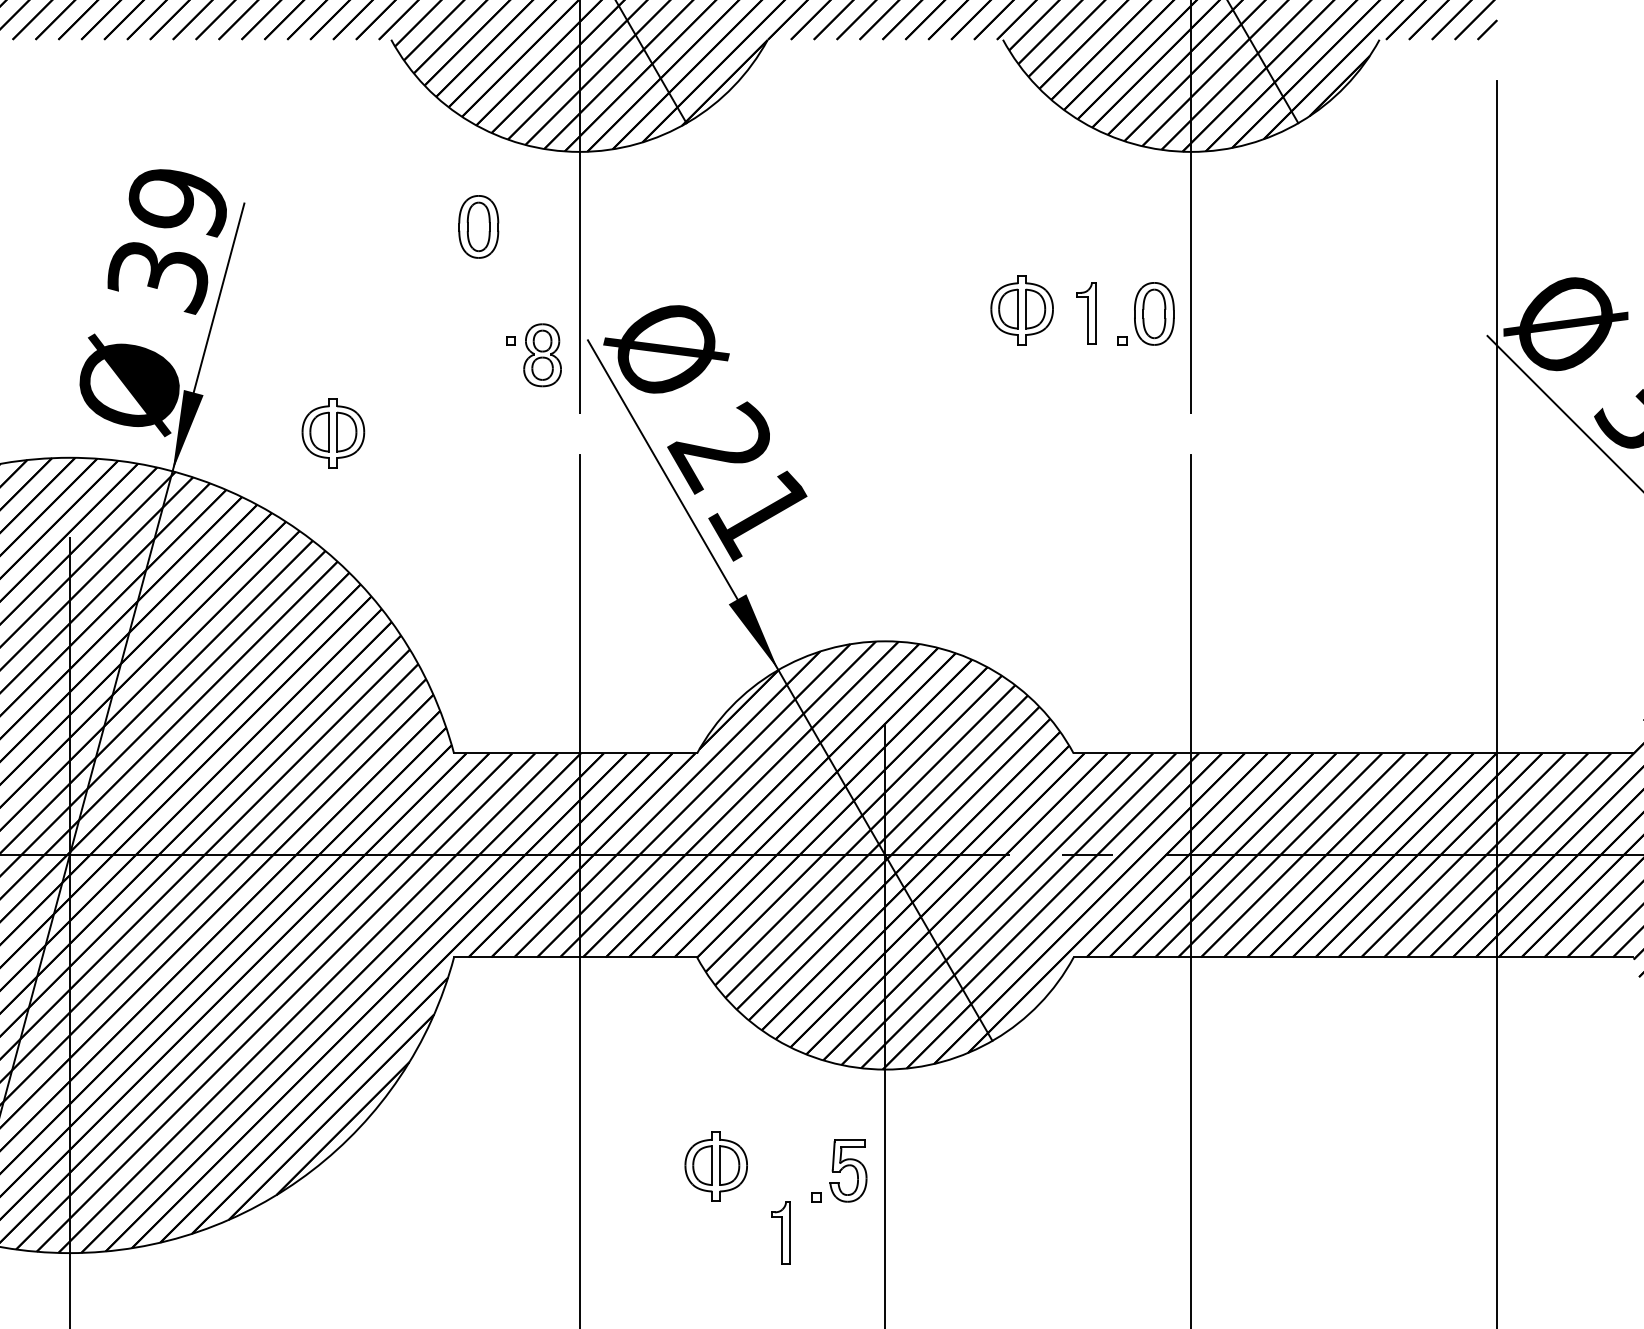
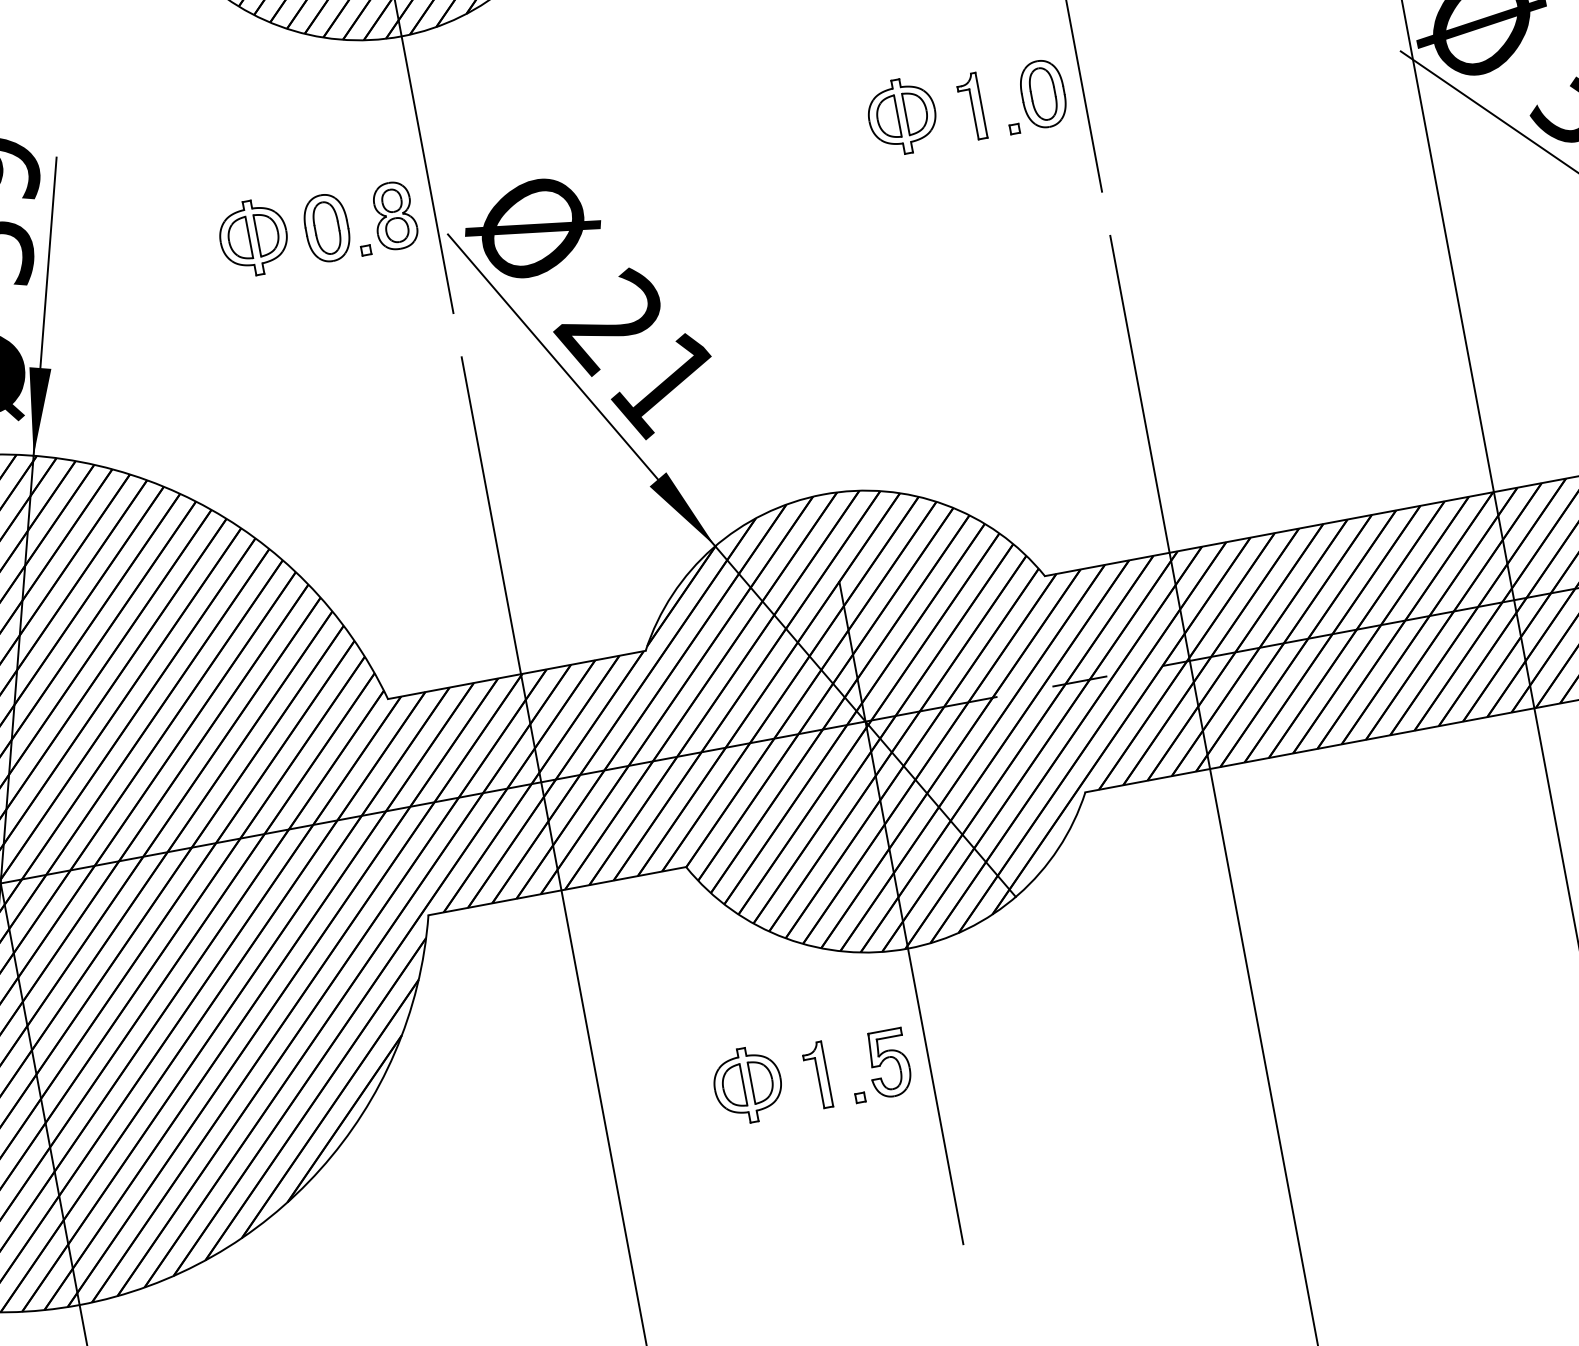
part: (478, 226) -> (326, 227), moved
part: (542, 355) -> (394, 216), moved
part: (333, 433) -> (253, 238), moved
part: (780, 1232) -> (816, 1075), moved

